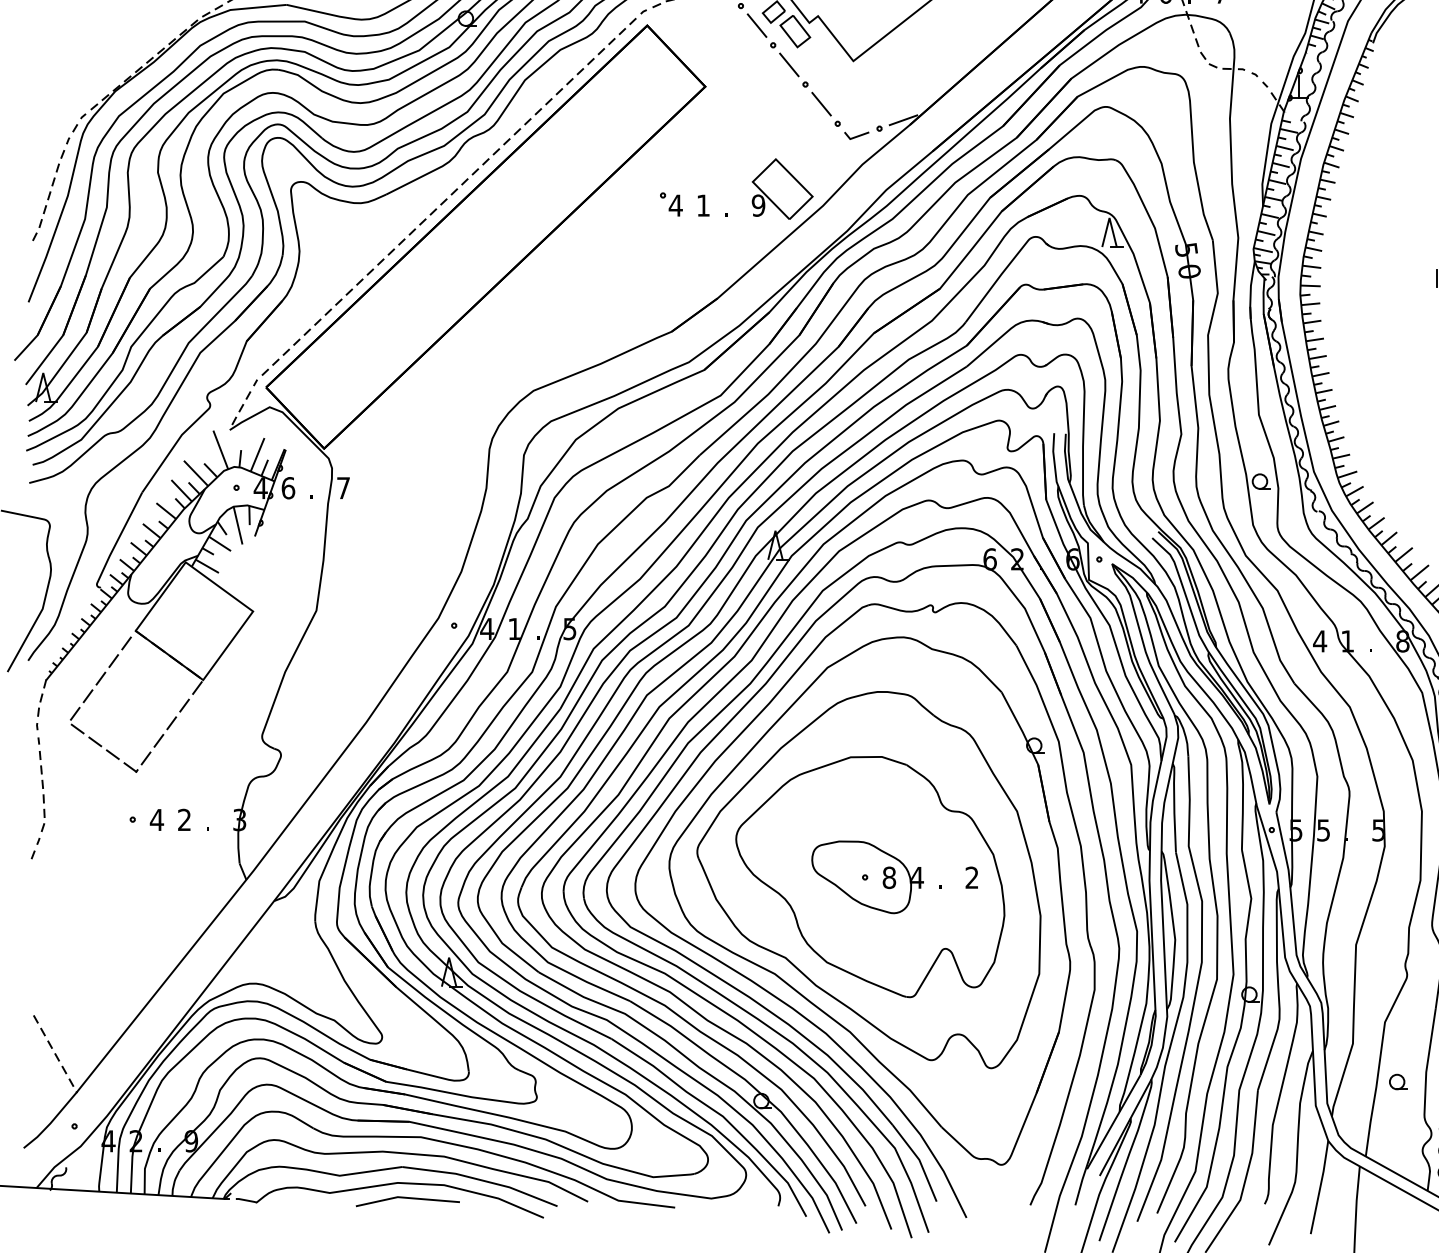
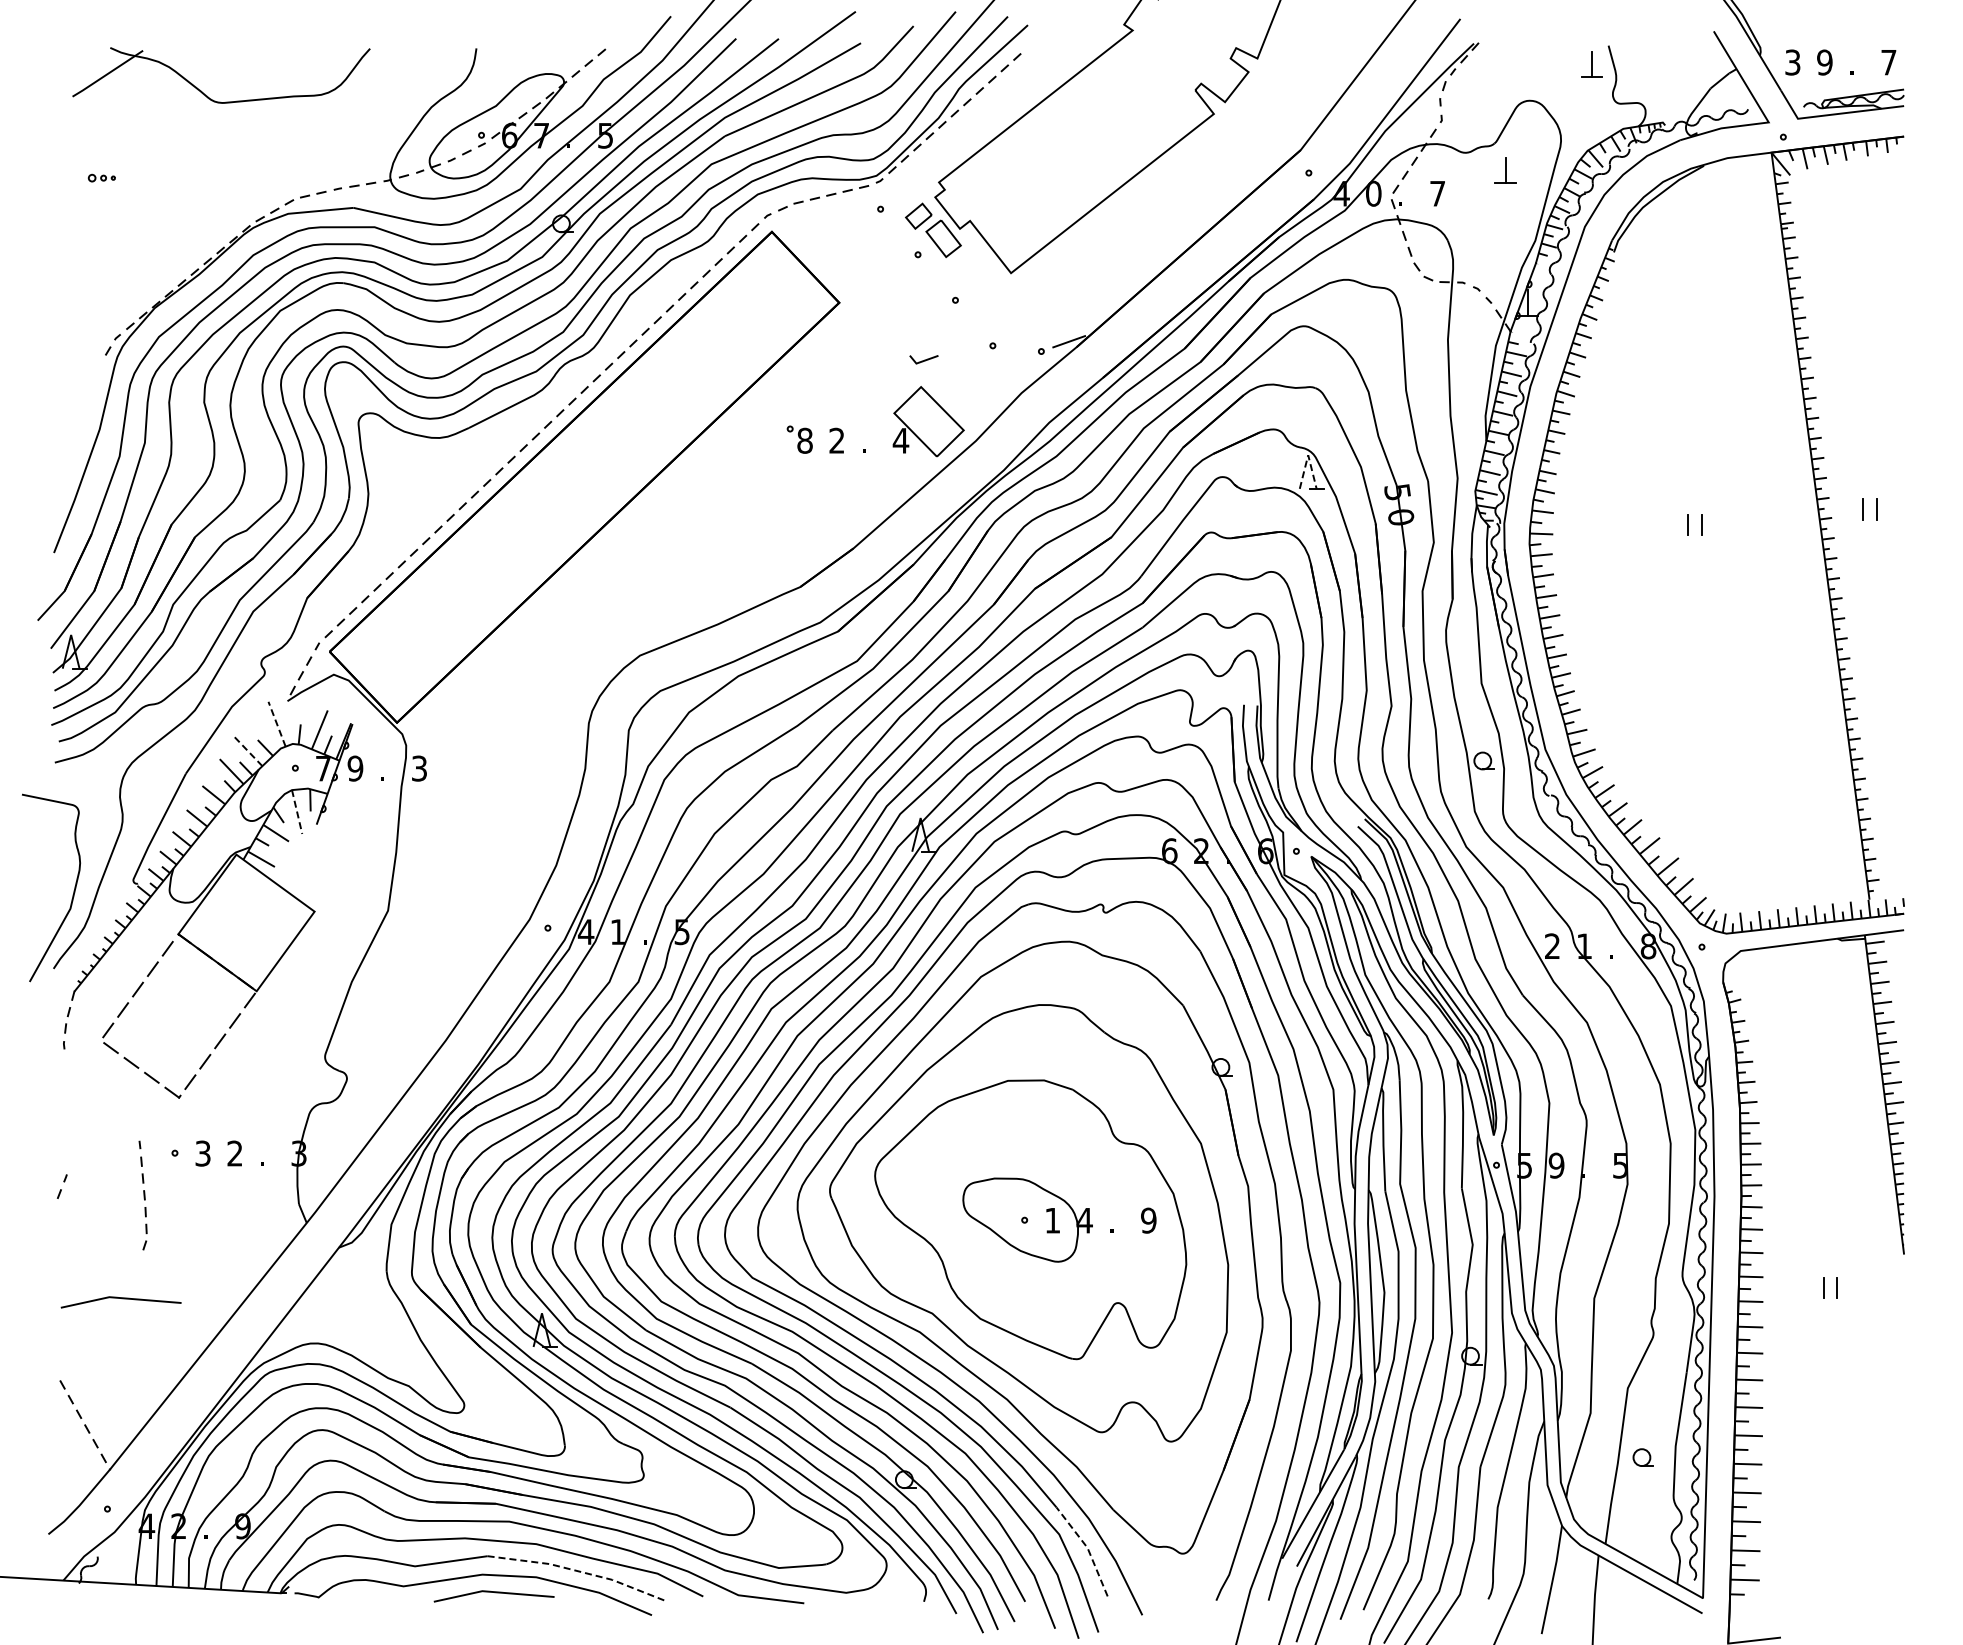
line: (757, 26) -> (899, 232), removed
line: (789, 64) -> (936, 277), removed
line: (821, 104) -> (973, 323), removed
line: (857, 135) -> (924, 359), moved
part: (51, 189) -> (80, 421), removed
text: (675, 205) -> (804, 440), 4 -> 8
text: (702, 205) -> (836, 440), 1 -> 2
text: (758, 205) -> (900, 440), 9 -> 4
line: (1109, 218) -> (1308, 455), solid -> dashed
line: (220, 449) -> (276, 723), solid -> dashed
line: (196, 473) -> (248, 751), solid -> dashed
text: (260, 488) -> (323, 768), 4 -> 7
text: (288, 488) -> (355, 768), 6 -> 9
text: (343, 488) -> (419, 768), 7 -> 3
line: (238, 526) -> (297, 812), solid -> dashed
text: (1320, 640) -> (1552, 945), 4 -> 2
part: (41, 784) -> (142, 1195), moved
text: (156, 819) -> (202, 1153), 4 -> 3
text: (1323, 830) -> (1556, 1165), 5 -> 9
text: (889, 877) -> (1052, 1220), 8 -> 1
text: (971, 877) -> (1148, 1220), 2 -> 9
line: (87, 945) -> (122, 1299), added
line: (919, 1159) -> (1087, 1547), solid -> dashed
line: (481, 1180) -> (579, 1571), solid -> dashed

